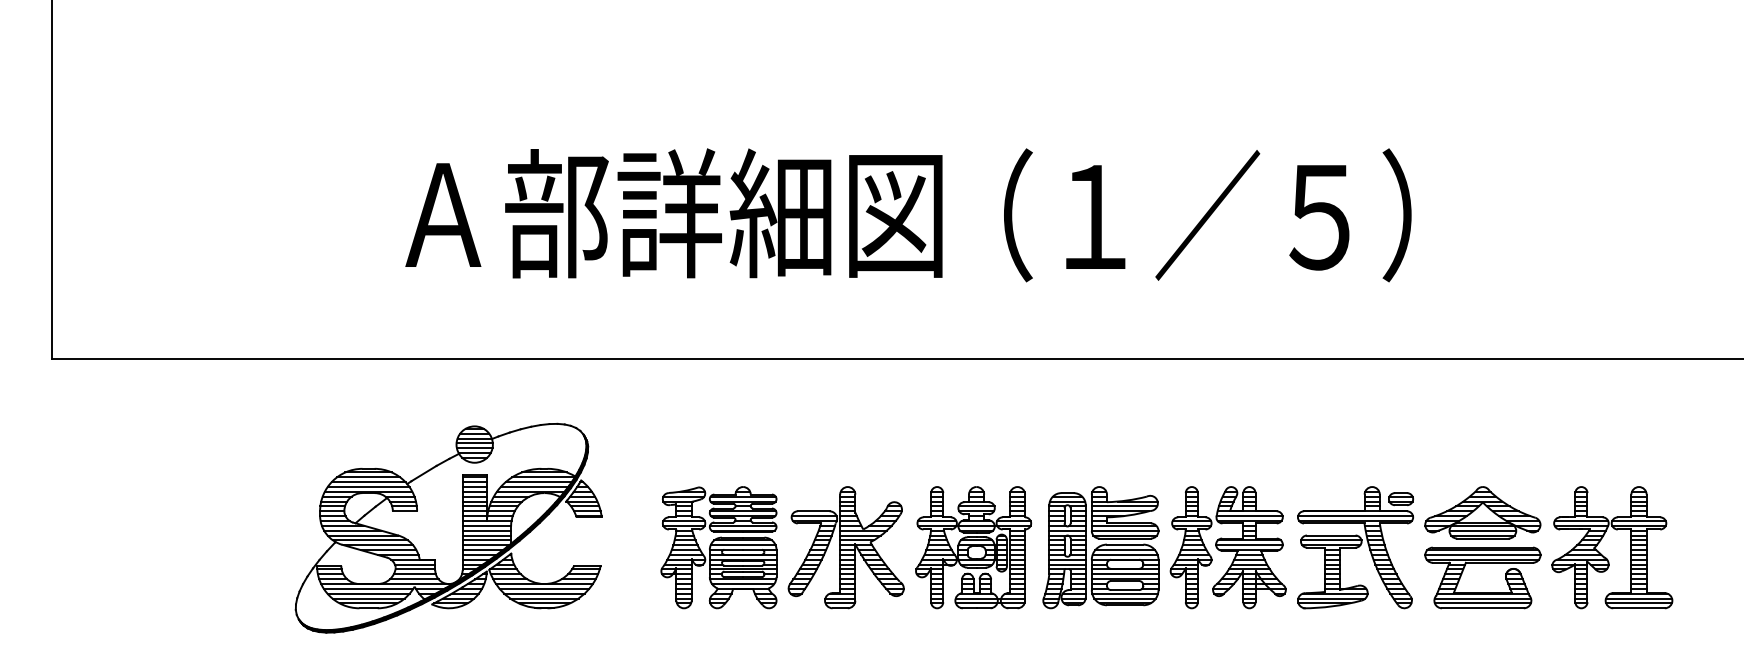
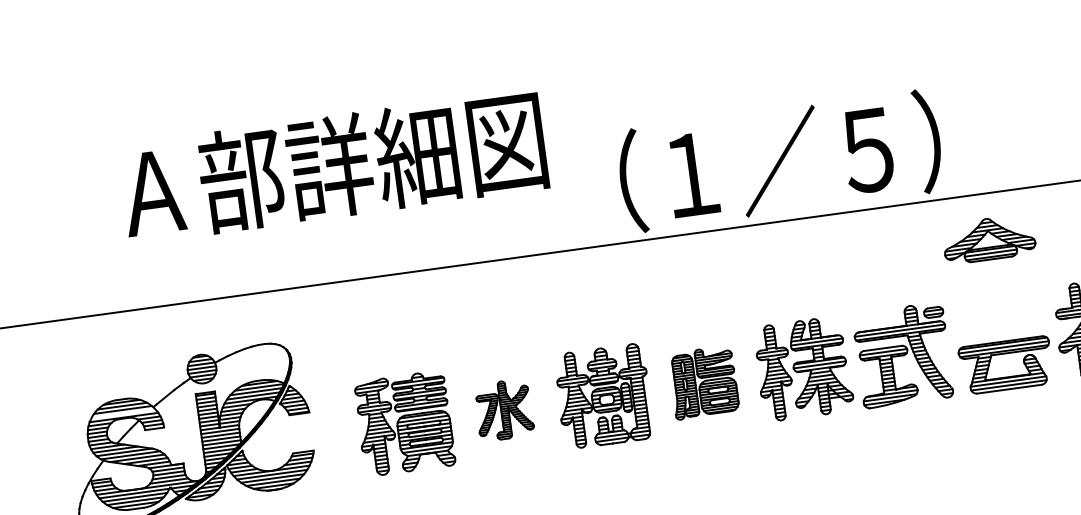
text: (1207, 215) -> (780, 161), moved
line: (368, 487) -> (123, 414), removed
part: (1482, 512) -> (988, 238), moved
part: (845, 547) -> (503, 409), size x0.6
part: (1100, 547) -> (703, 382), size x0.7

